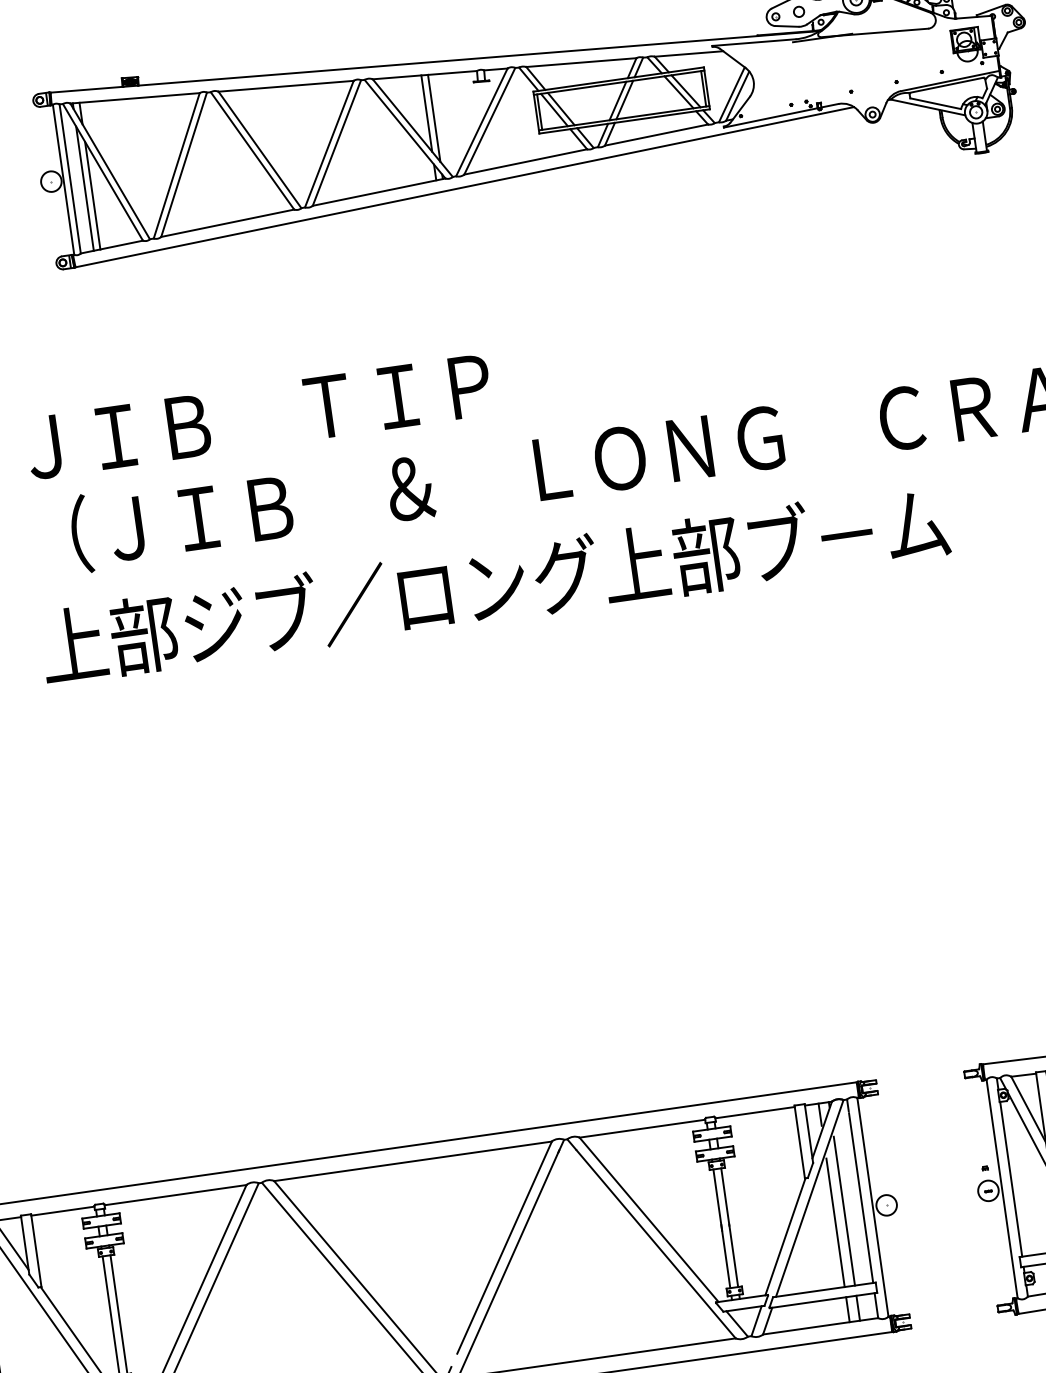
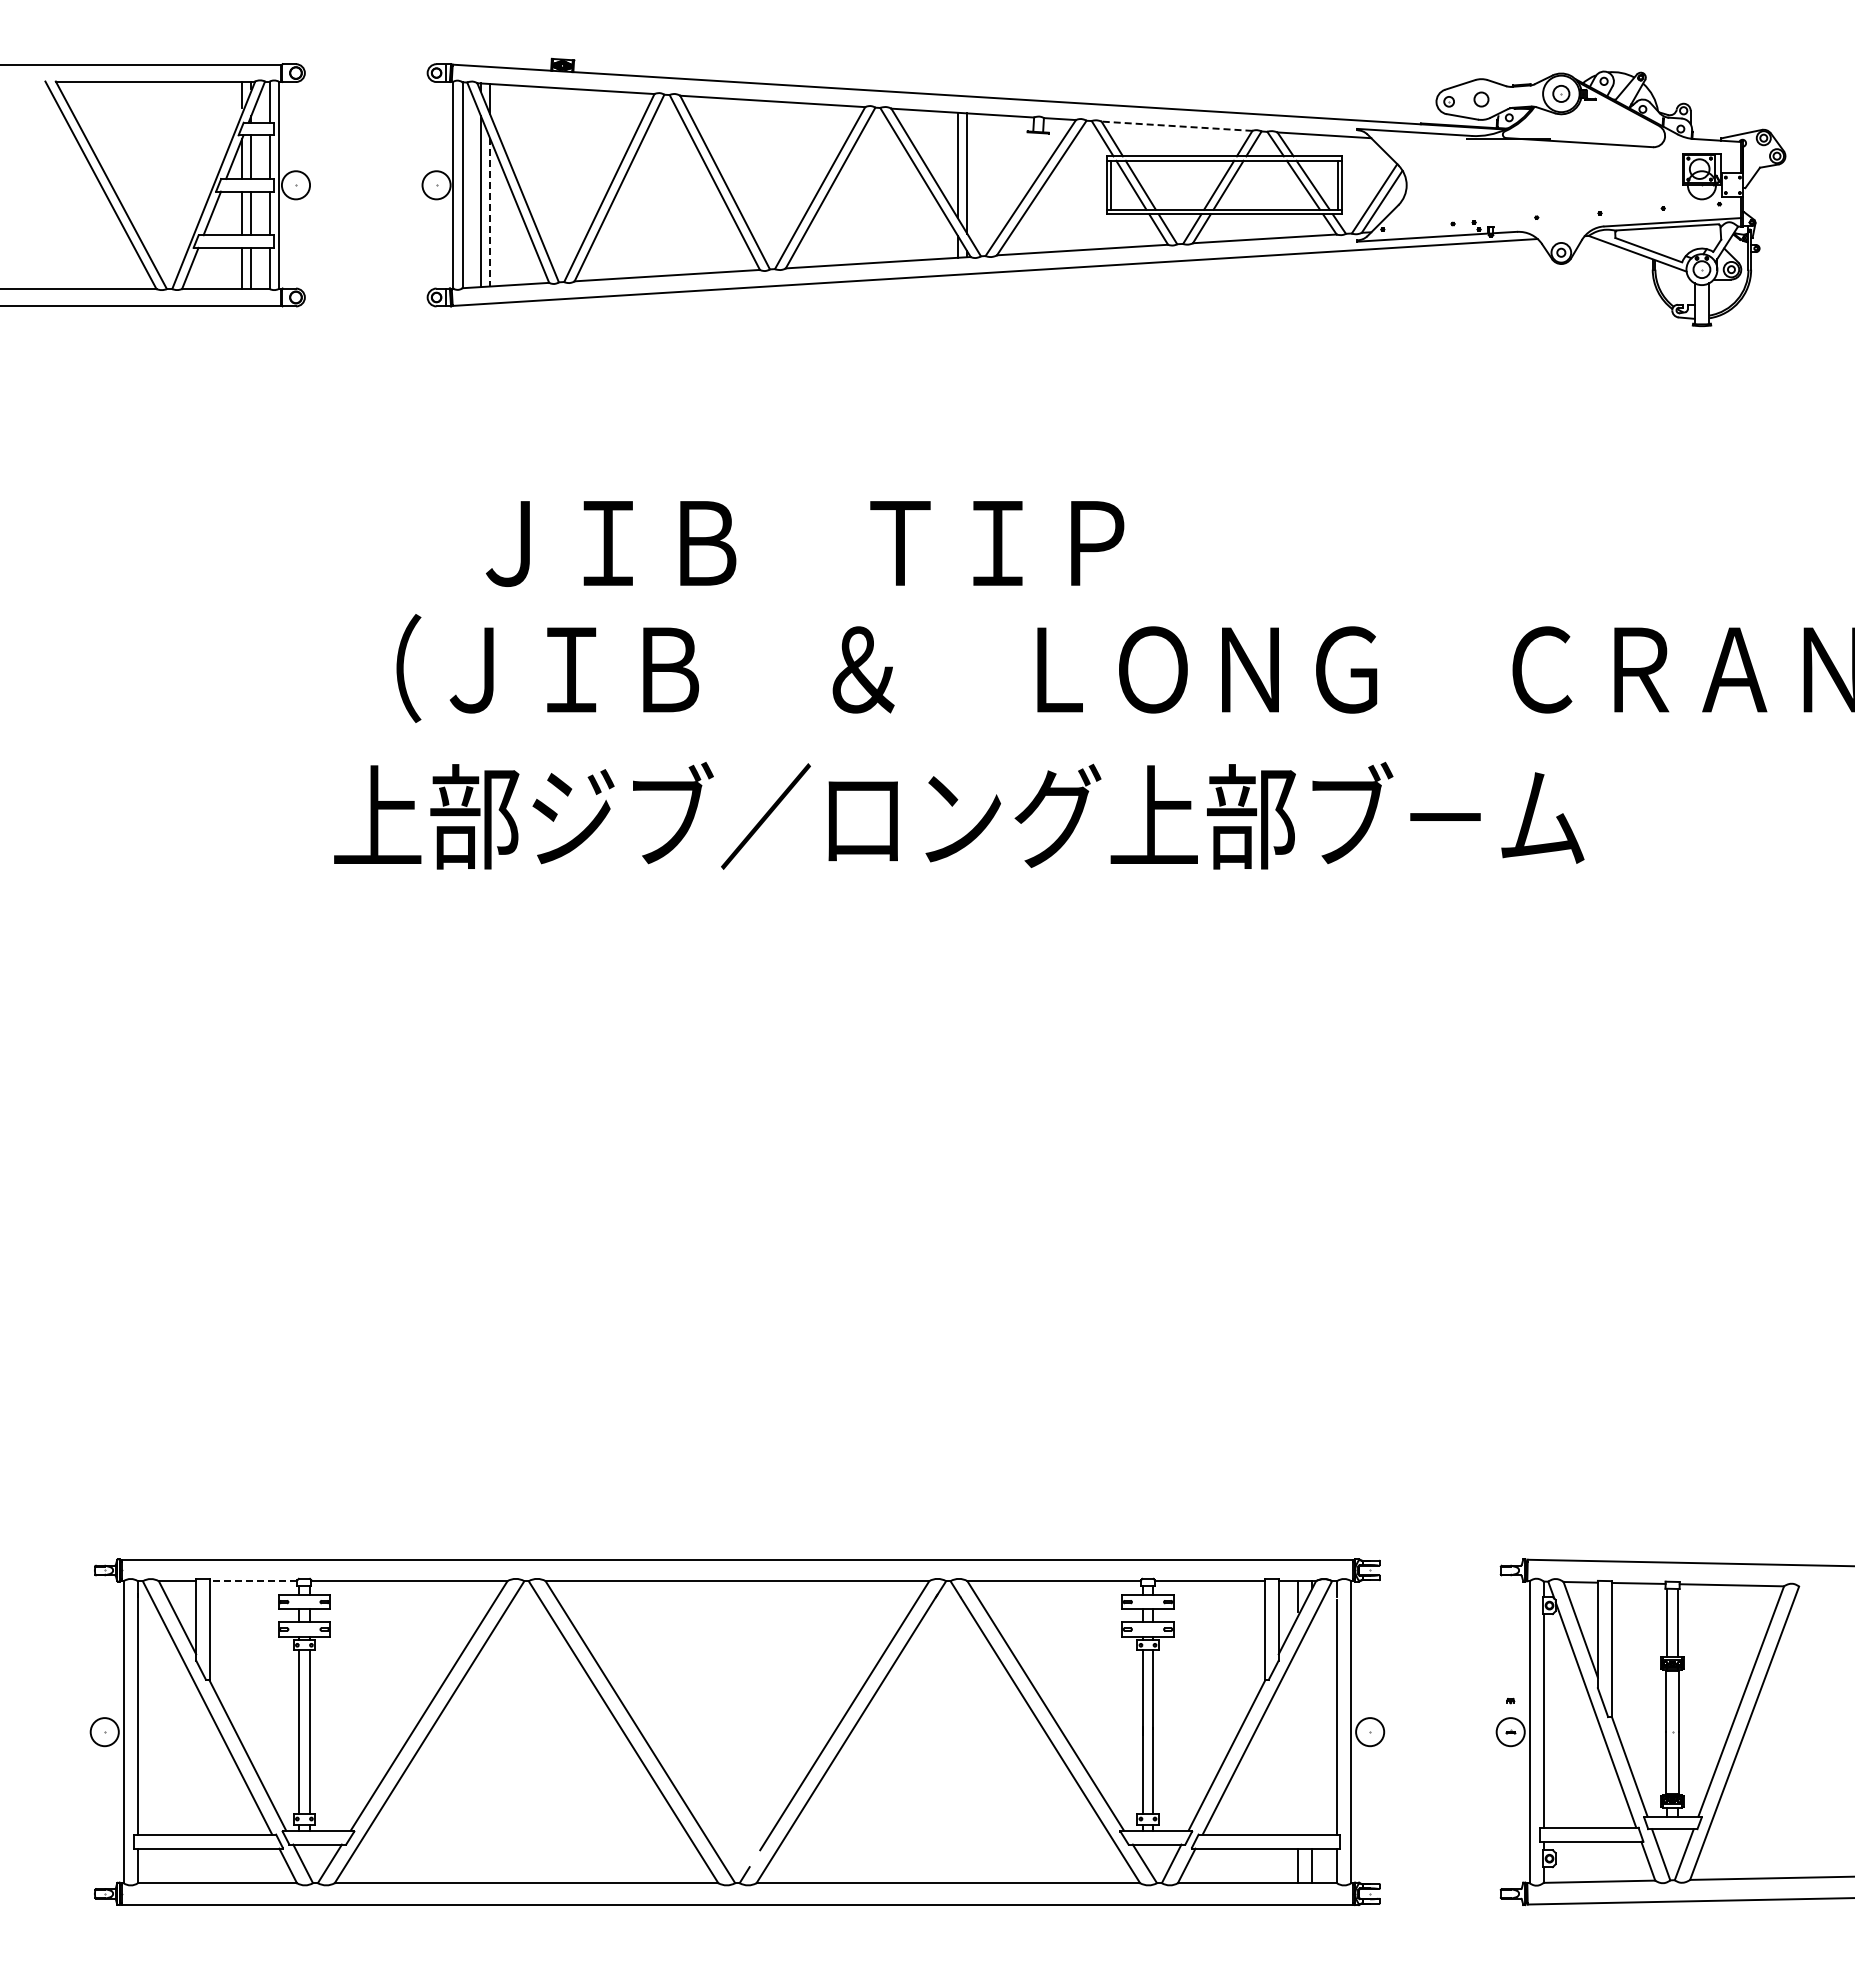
line: (581, 62) -> (1177, 126), solid -> dashed
line: (92, 195) -> (489, 212), solid -> dashed
text: (259, 416) -> (805, 543), moved
line: (844, 1210) -> (1311, 1731), removed
line: (62, 1211) -> (253, 1581), solid -> dashed
line: (835, 1222) -> (1297, 1745), removed

